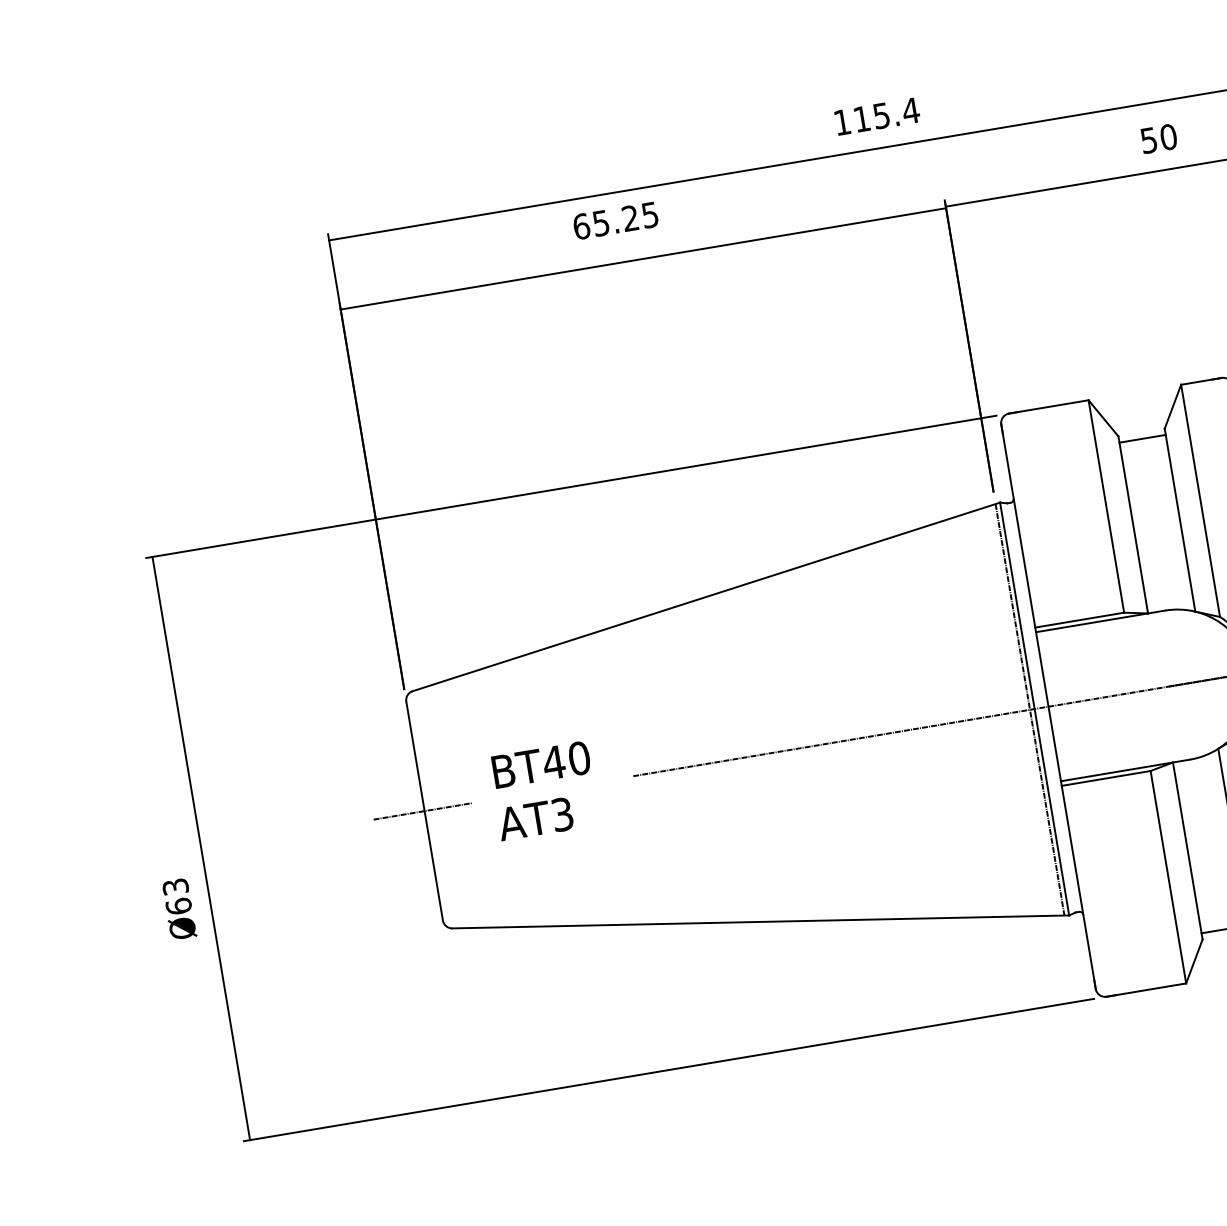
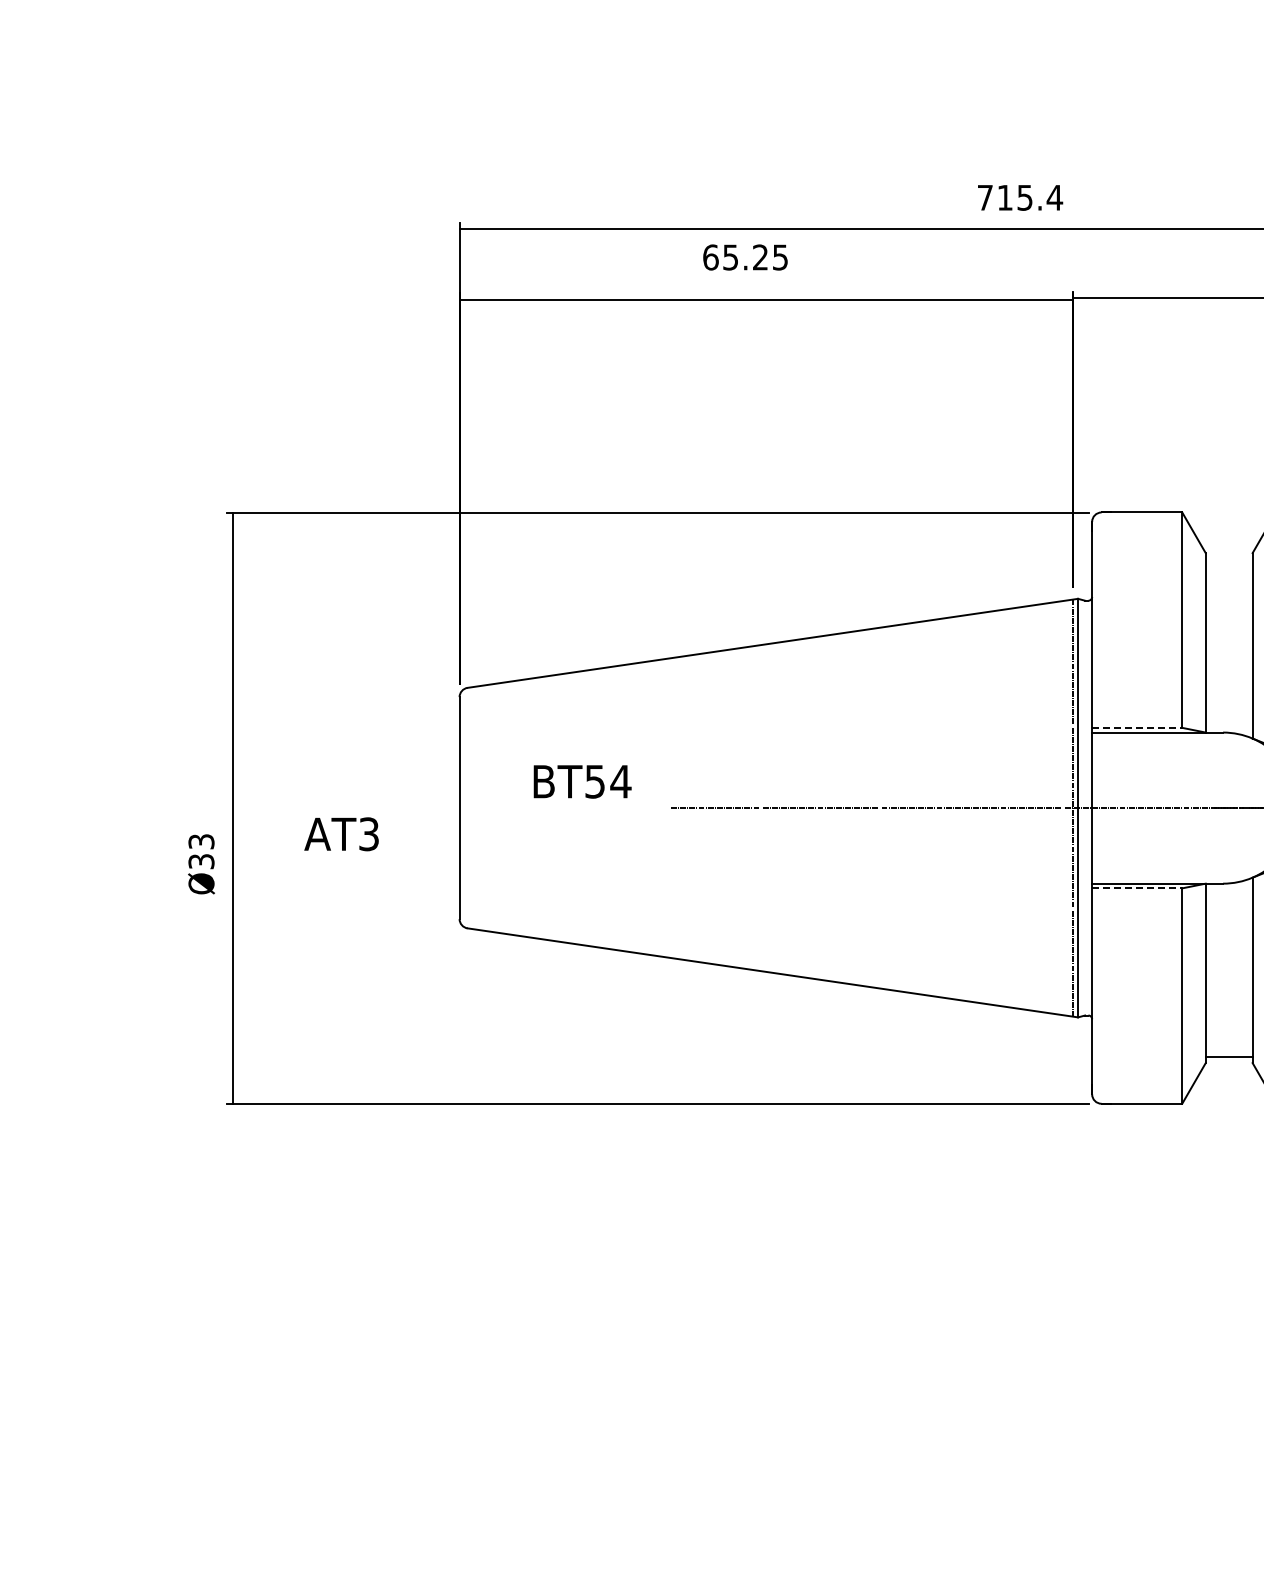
text: (842, 122) -> (985, 197), 115.4 -> 715.4
line: (1141, 439) -> (1228, 559), removed
line: (1079, 619) -> (1137, 727), solid -> dashed
text: (566, 760) -> (607, 781), BT40 -> BT54
line: (1106, 778) -> (1137, 888), solid -> dashed
line: (422, 811) -> (457, 808), removed
text: (535, 819) -> (341, 834), moved
text: (178, 906) -> (201, 861), Ø63 -> Ø33

